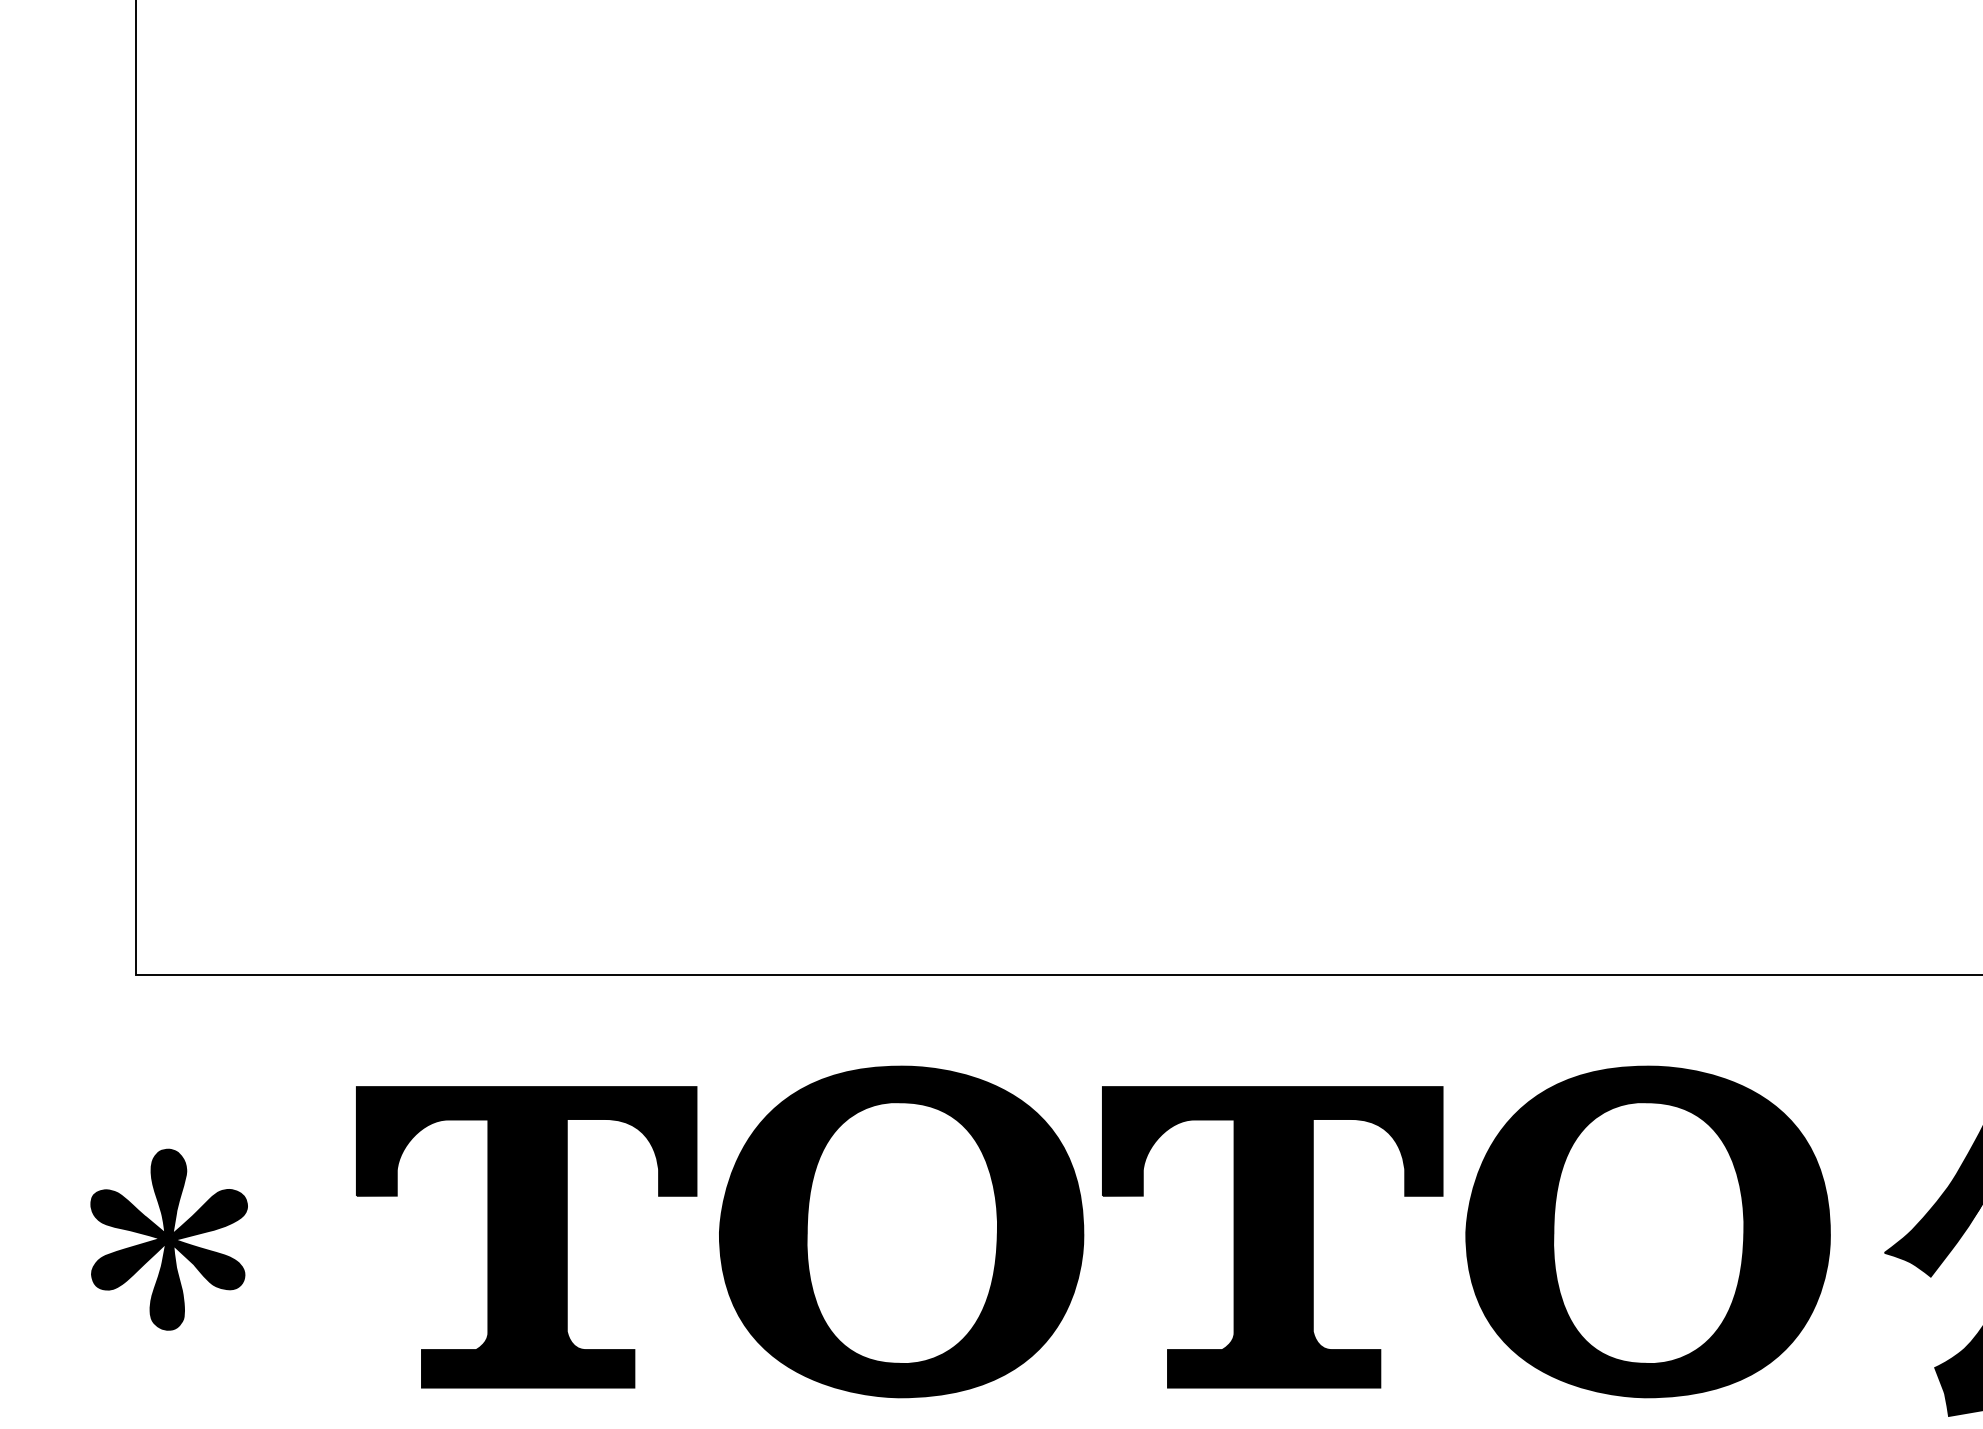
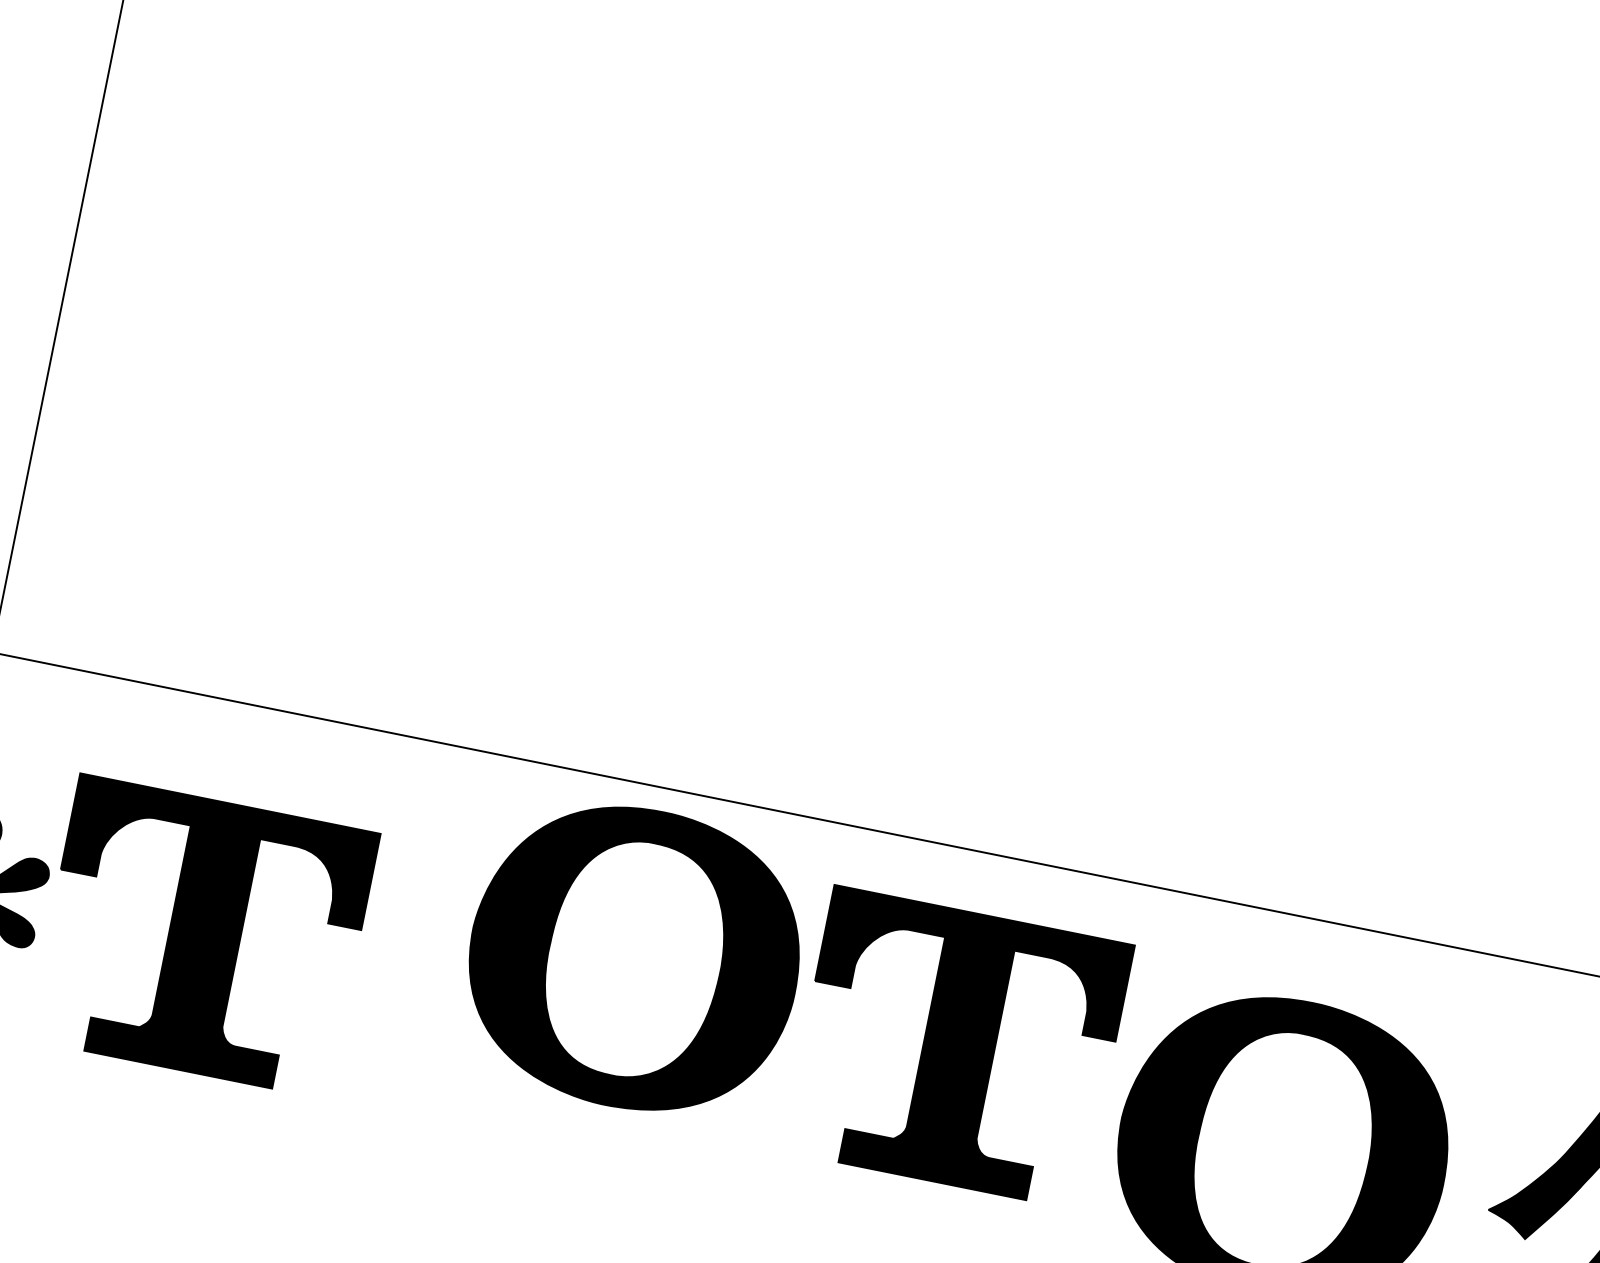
part: (901, 1231) -> (634, 958), moved
part: (526, 1237) -> (203, 936), moved
part: (1272, 1237) -> (957, 1048), moved

